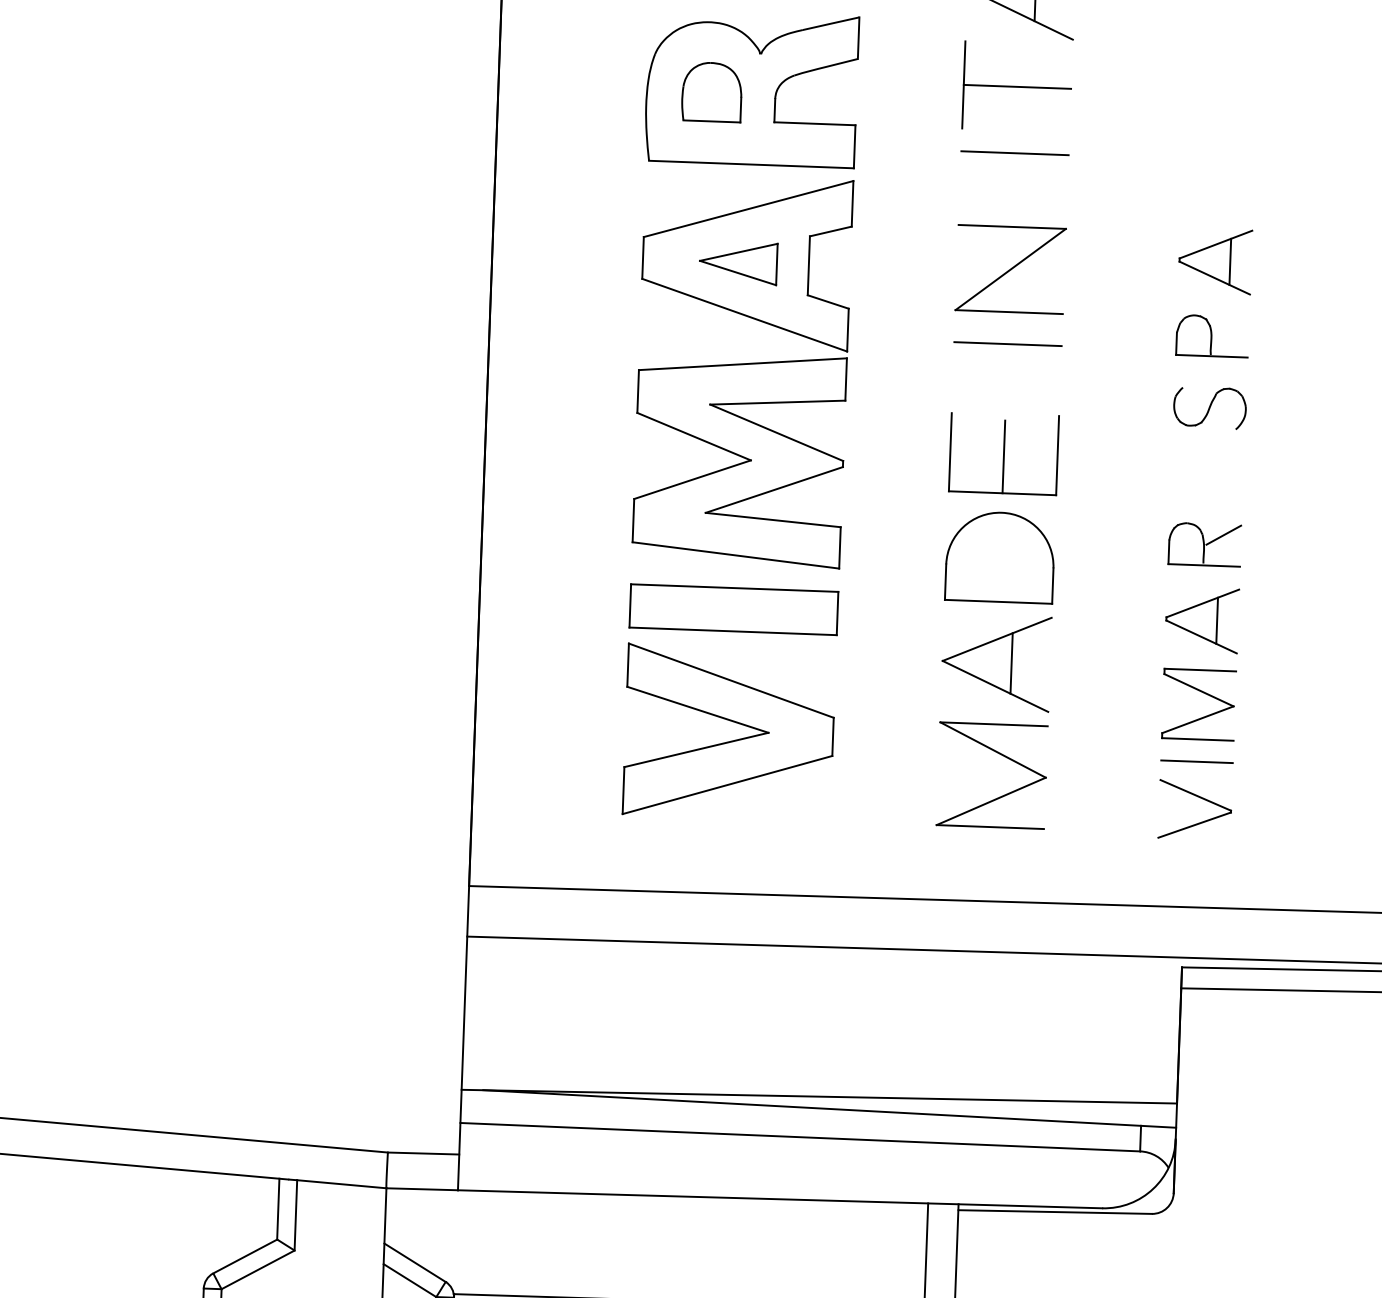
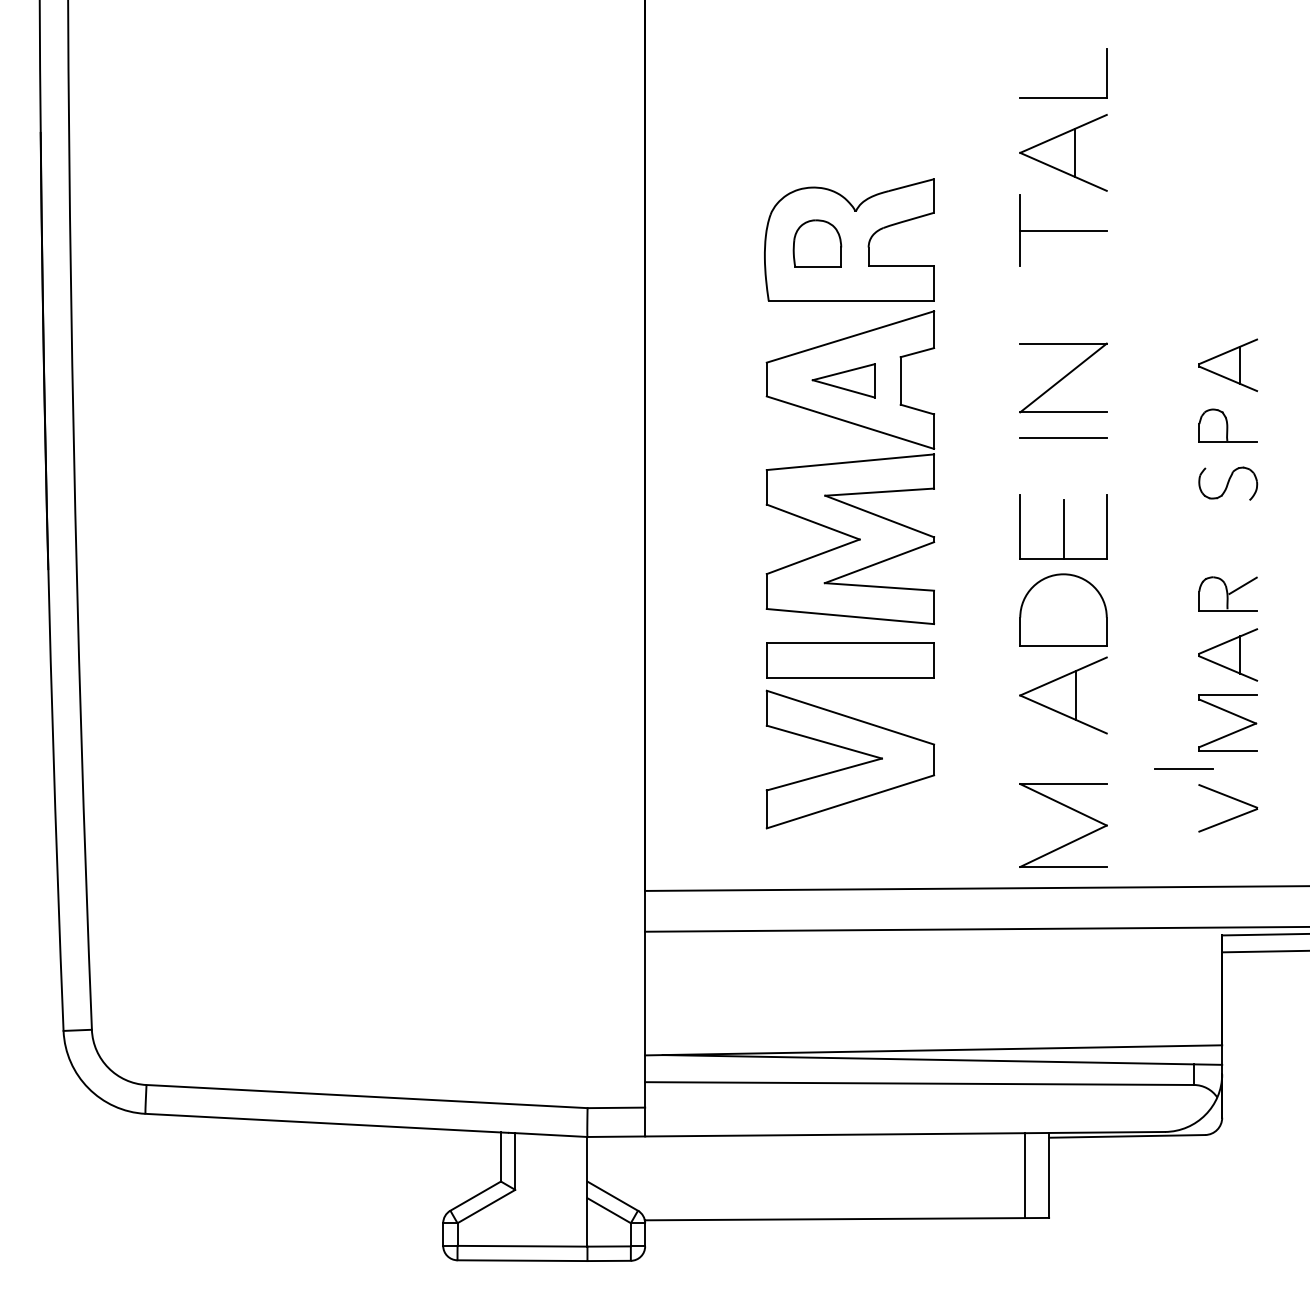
line: (1014, 153) -> (1063, 284), removed
part: (1001, 756) -> (1070, 809), moved
line: (1196, 760) -> (1183, 768), moved

